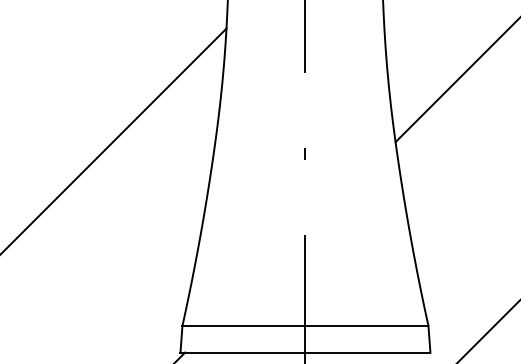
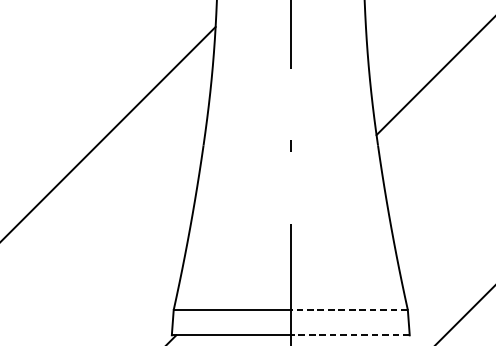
line: (366, 325) -> (348, 309), solid -> dashed
line: (367, 352) -> (349, 335), solid -> dashed

